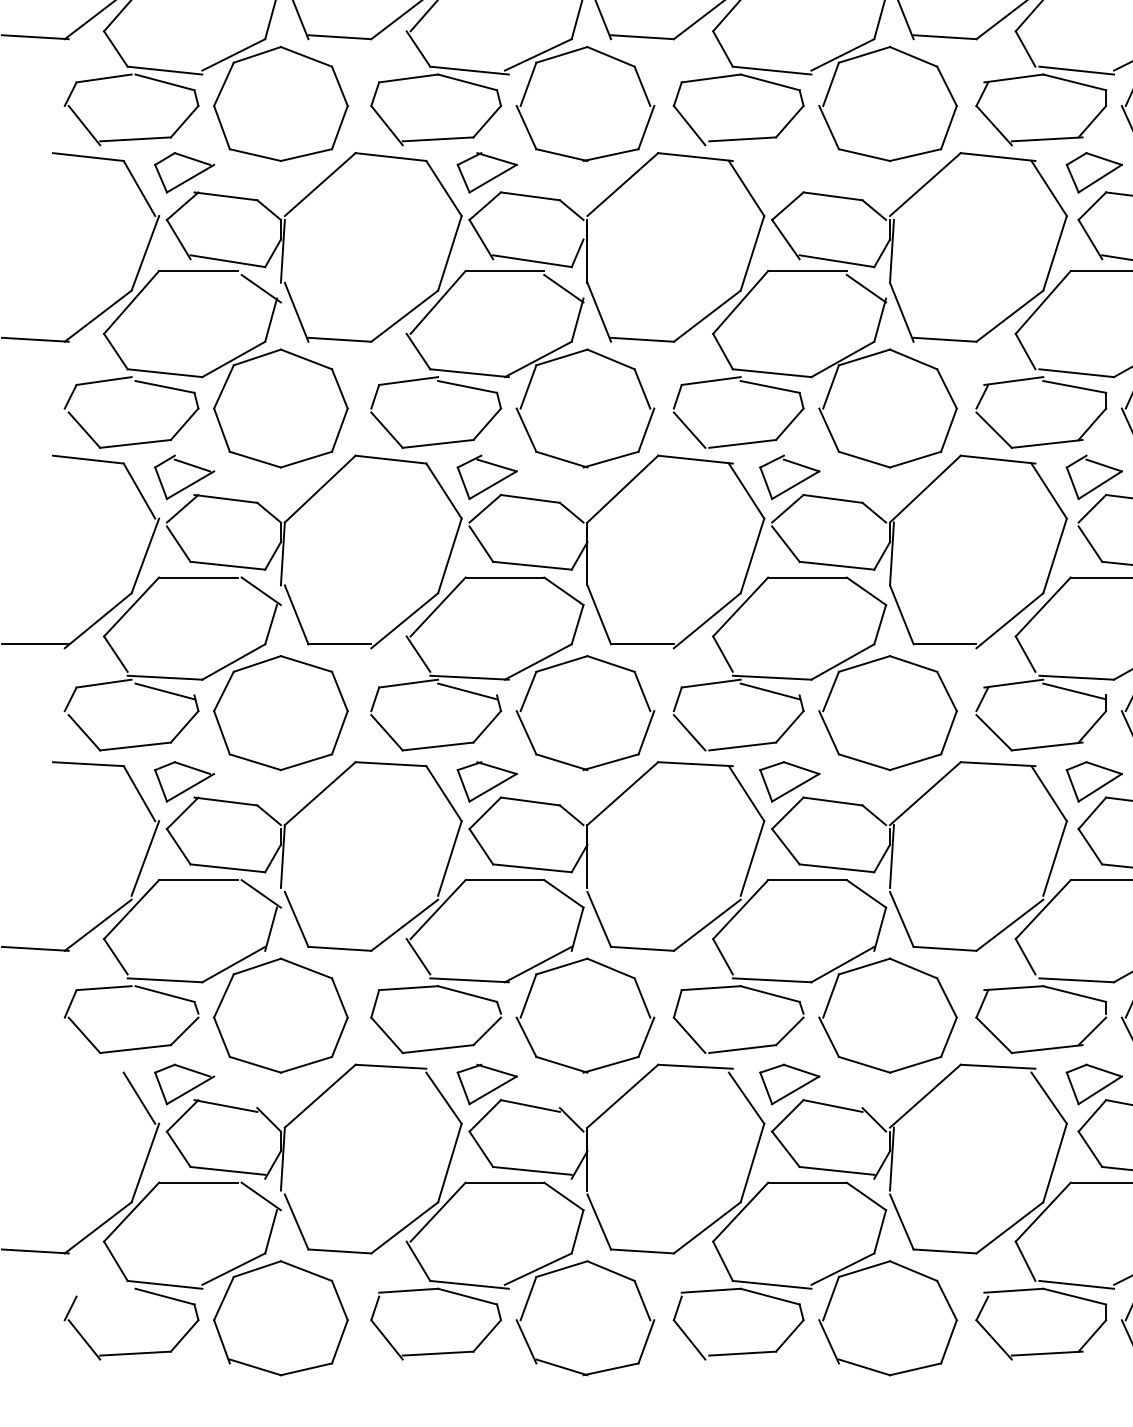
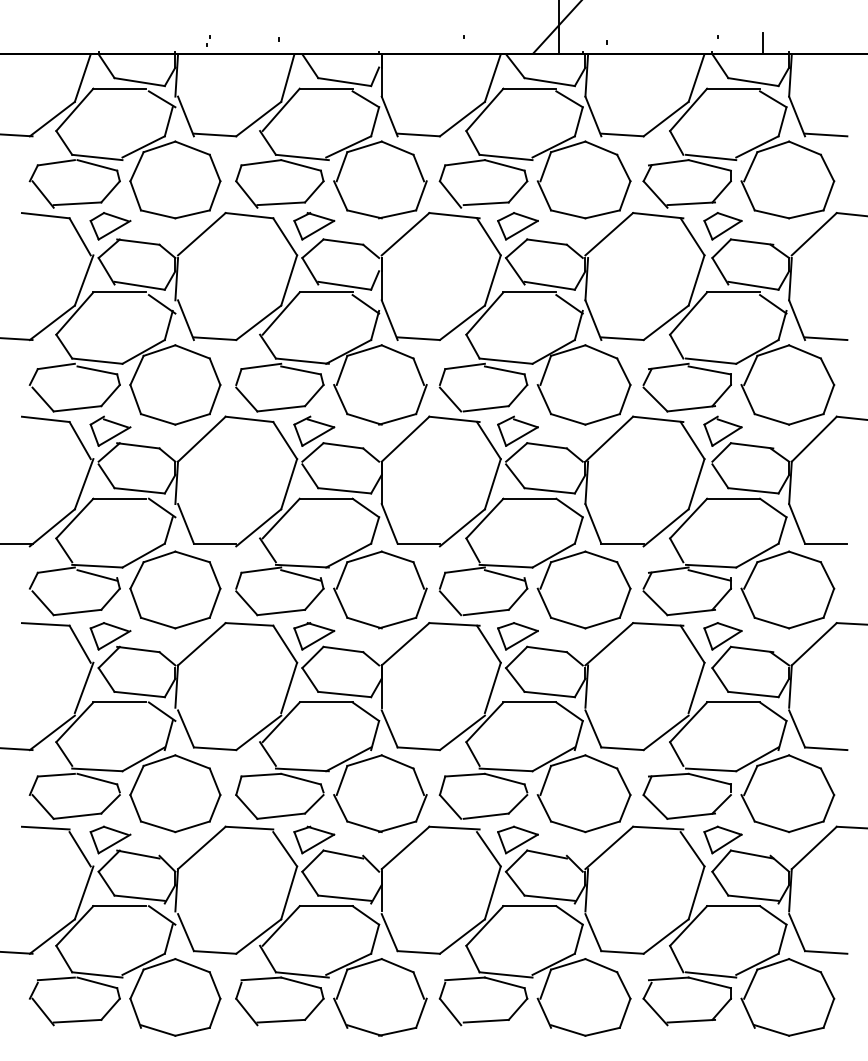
part: (789, 173) -> (517, 226), added
line: (87, 1065) -> (45, 827), added
line: (102, 1290) -> (55, 978), added

